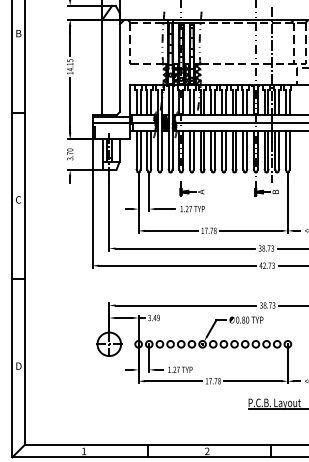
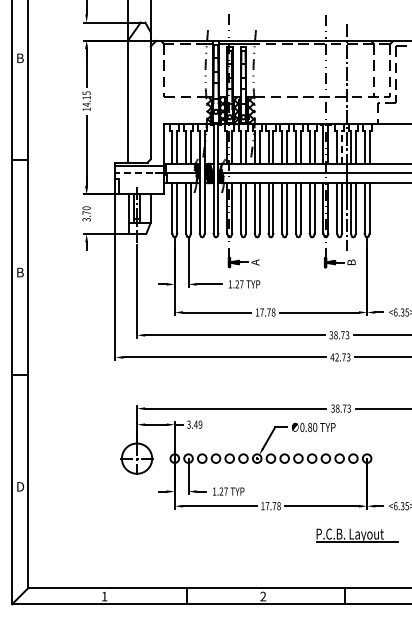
line: (268, 102) -> (342, 146), solid -> dashed
line: (111, 122) -> (139, 173), solid -> dashed
text: (18, 199) -> (19, 272), C -> B

